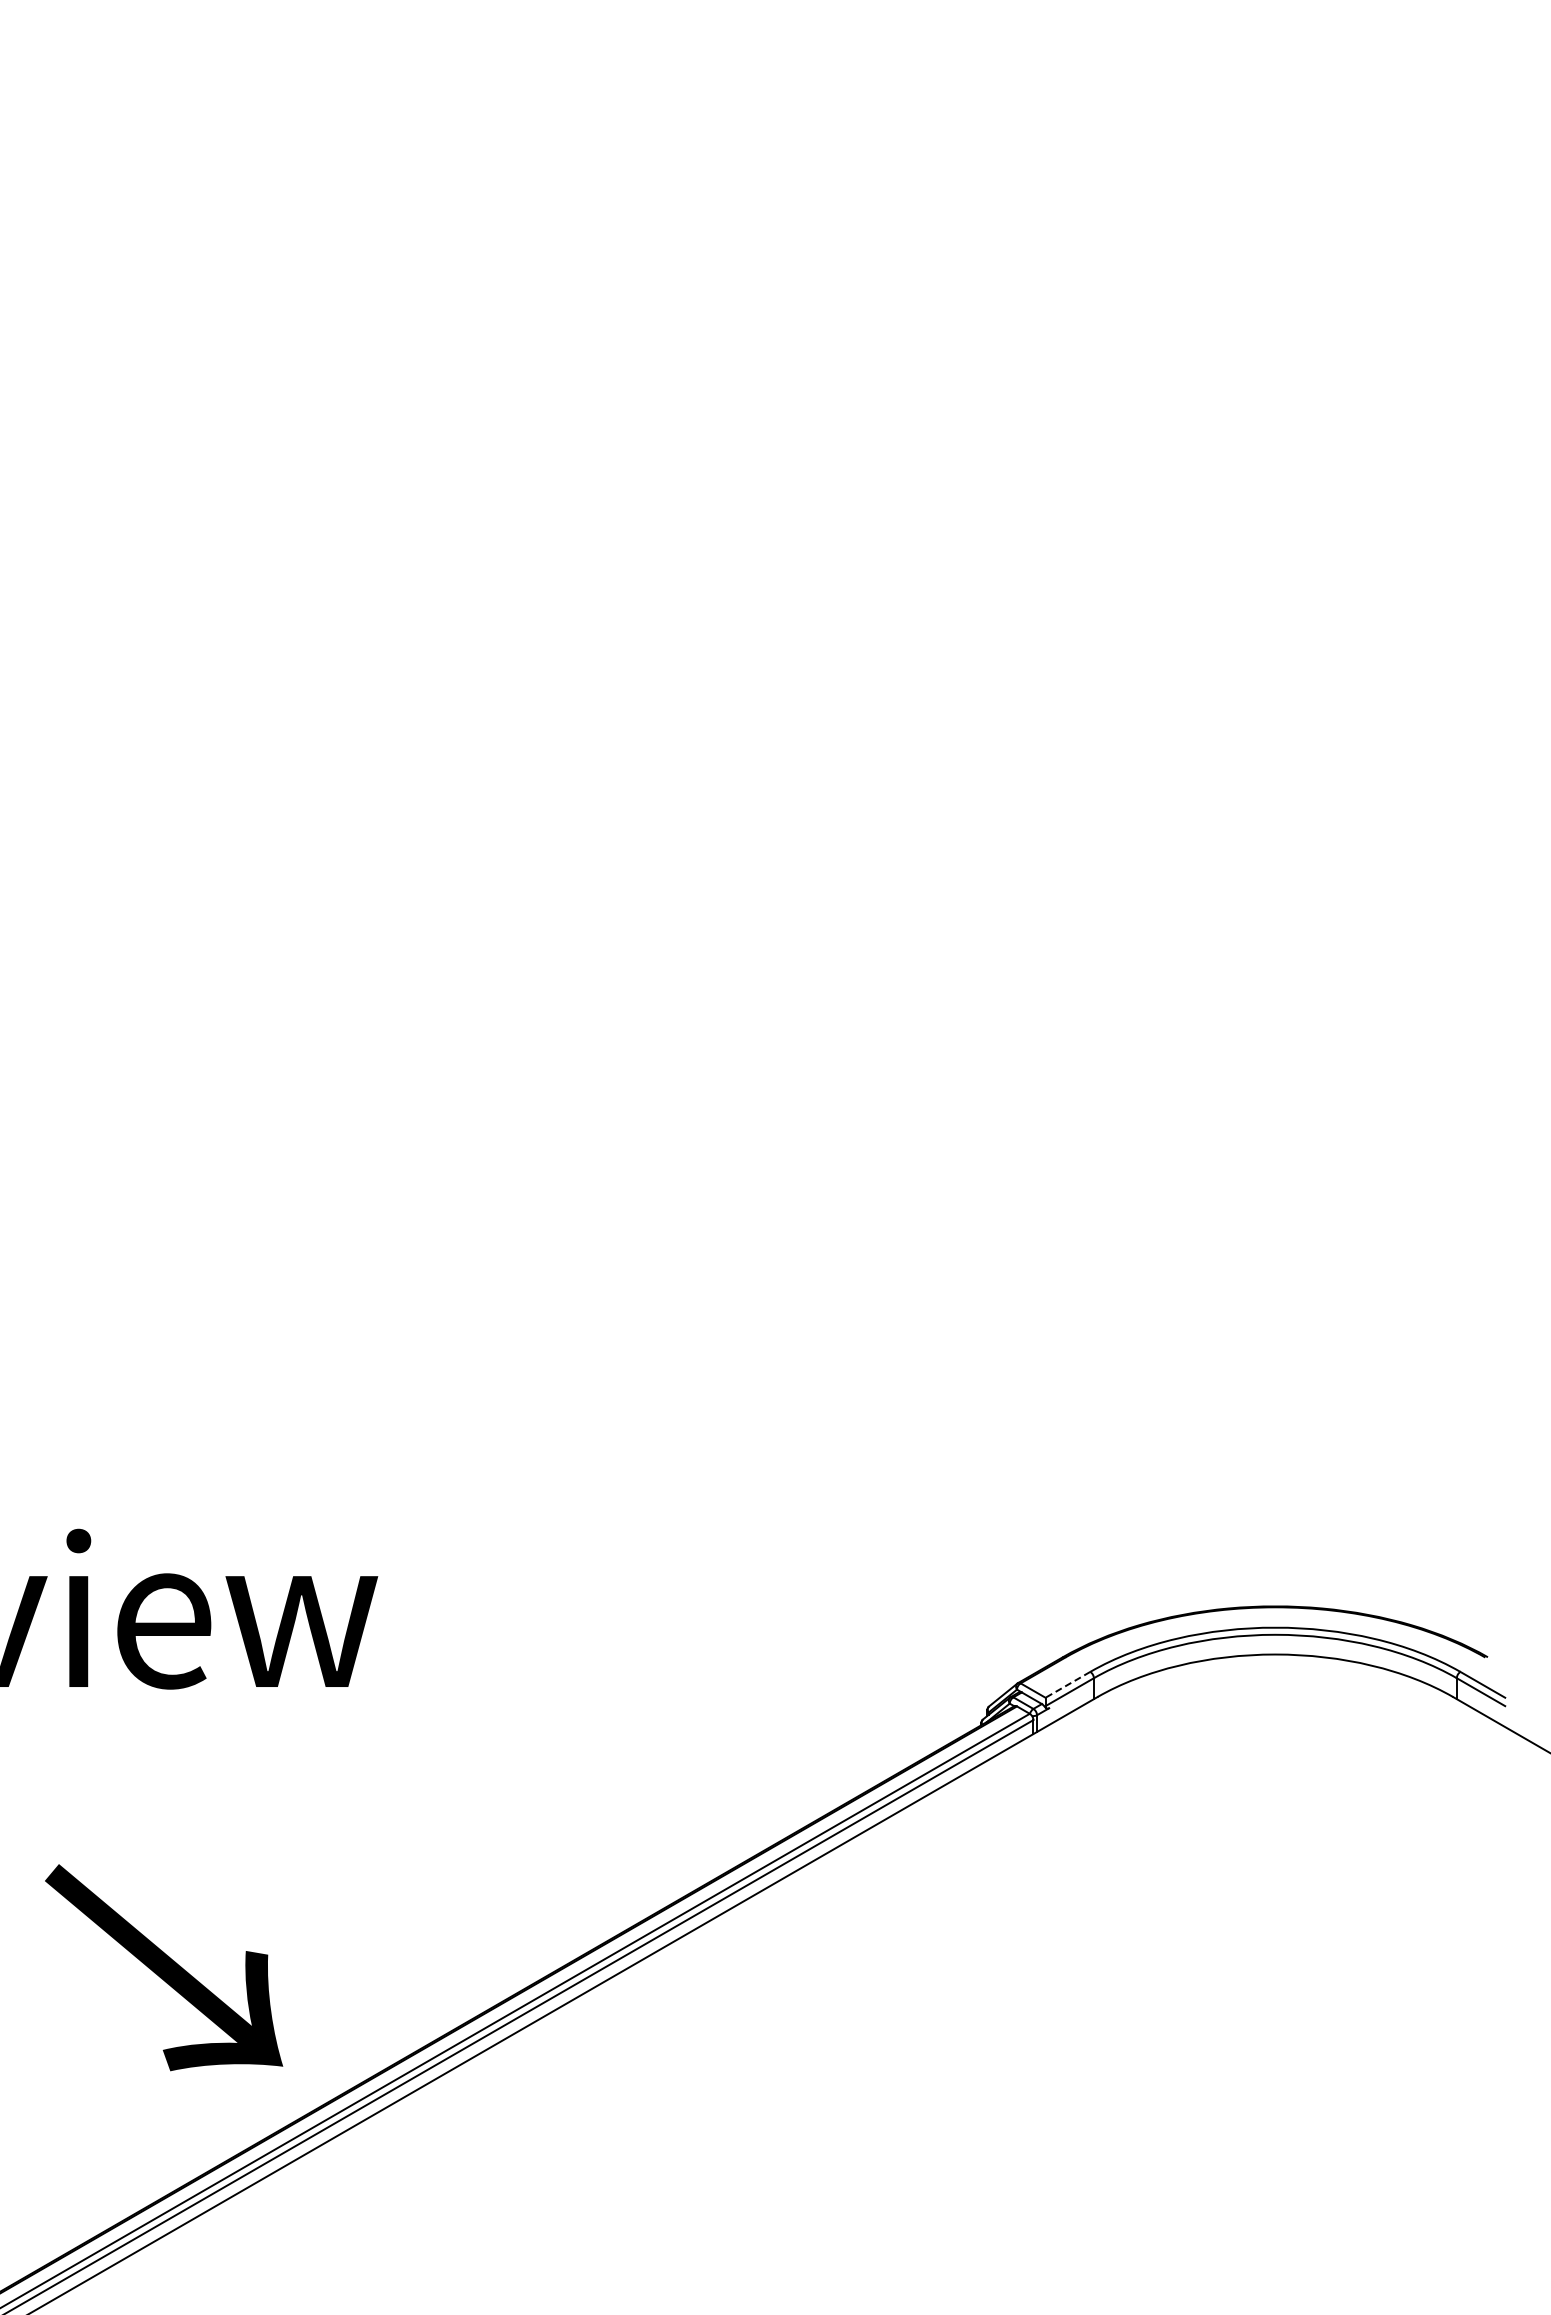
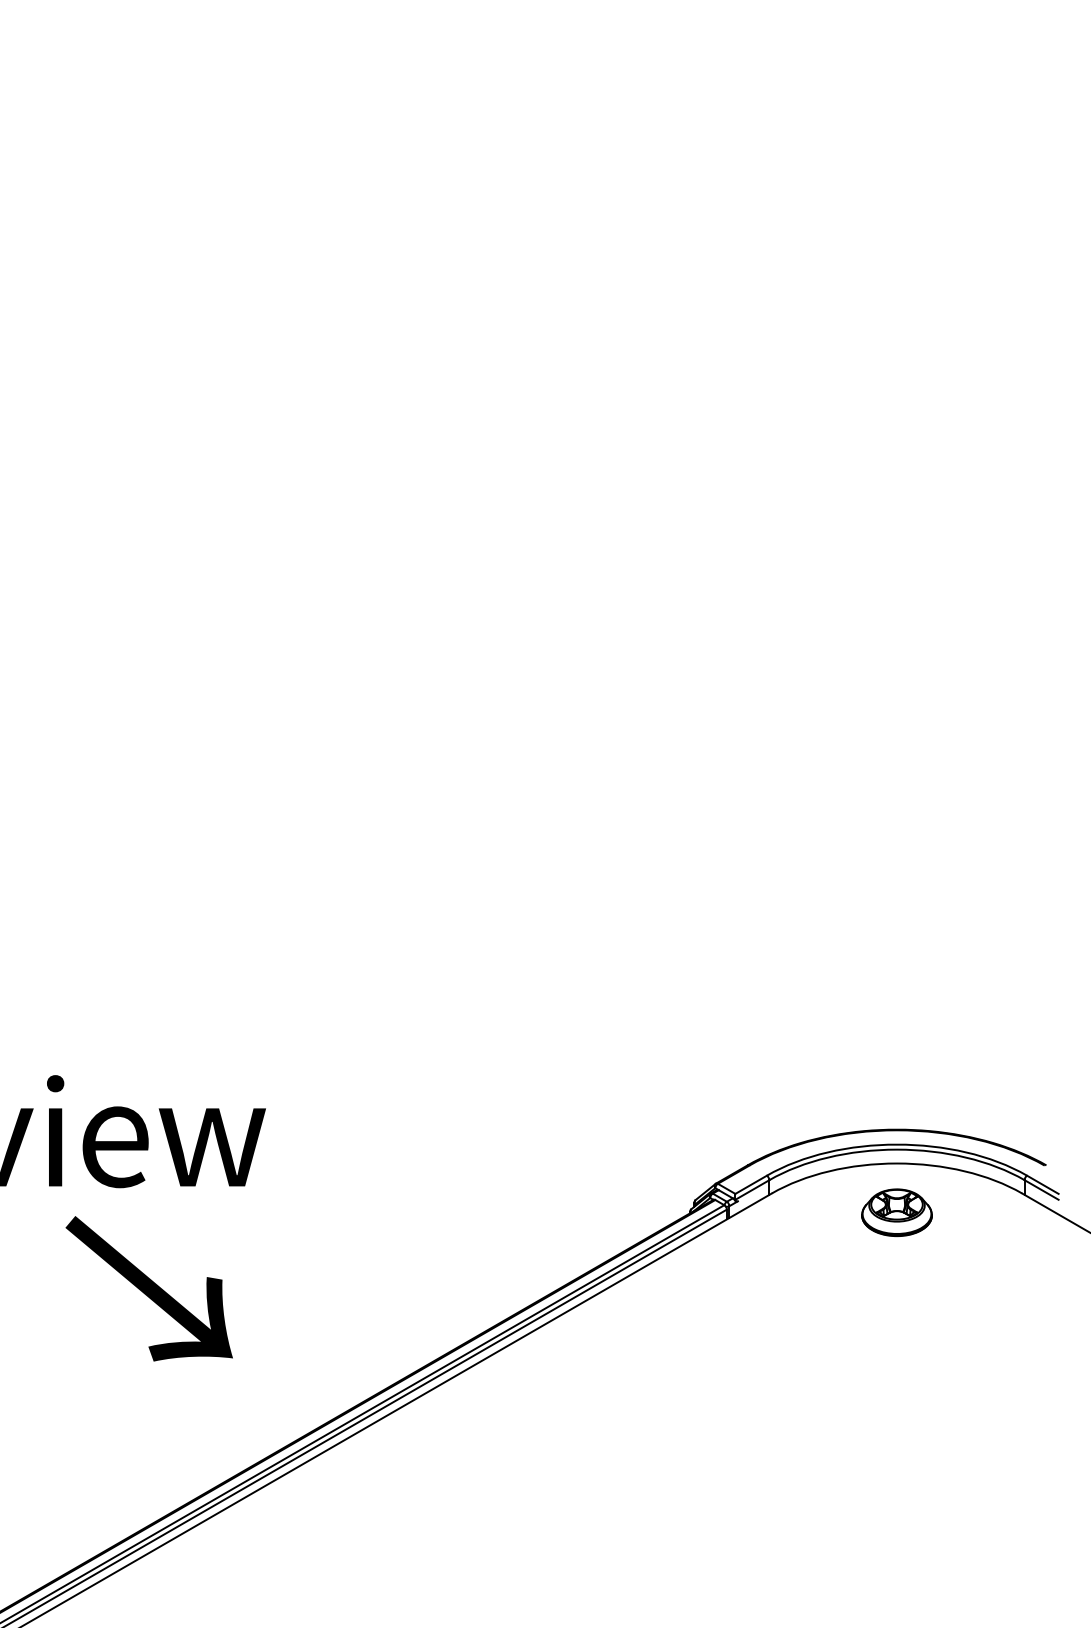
line: (1067, 1684) -> (750, 1184), dashed -> solid
part: (1274, 1724) -> (896, 1212), added
text: (164, 1967) -> (149, 1288), moved

